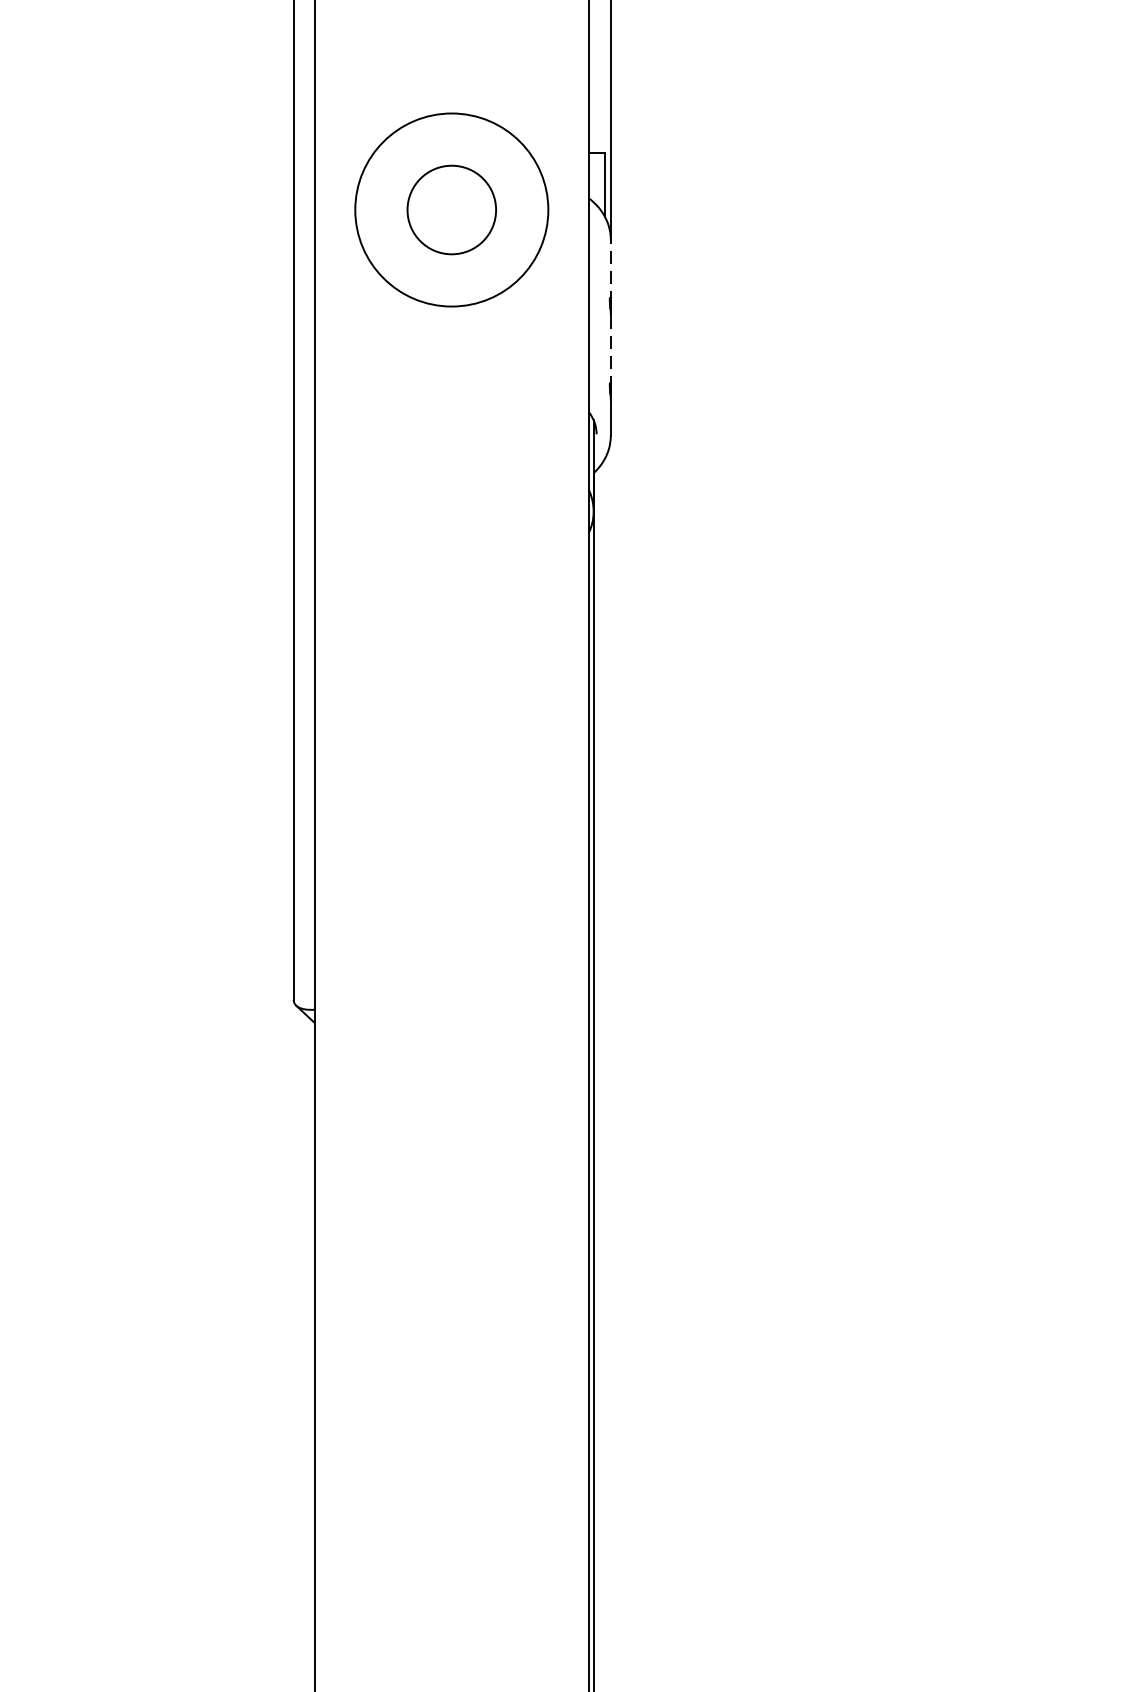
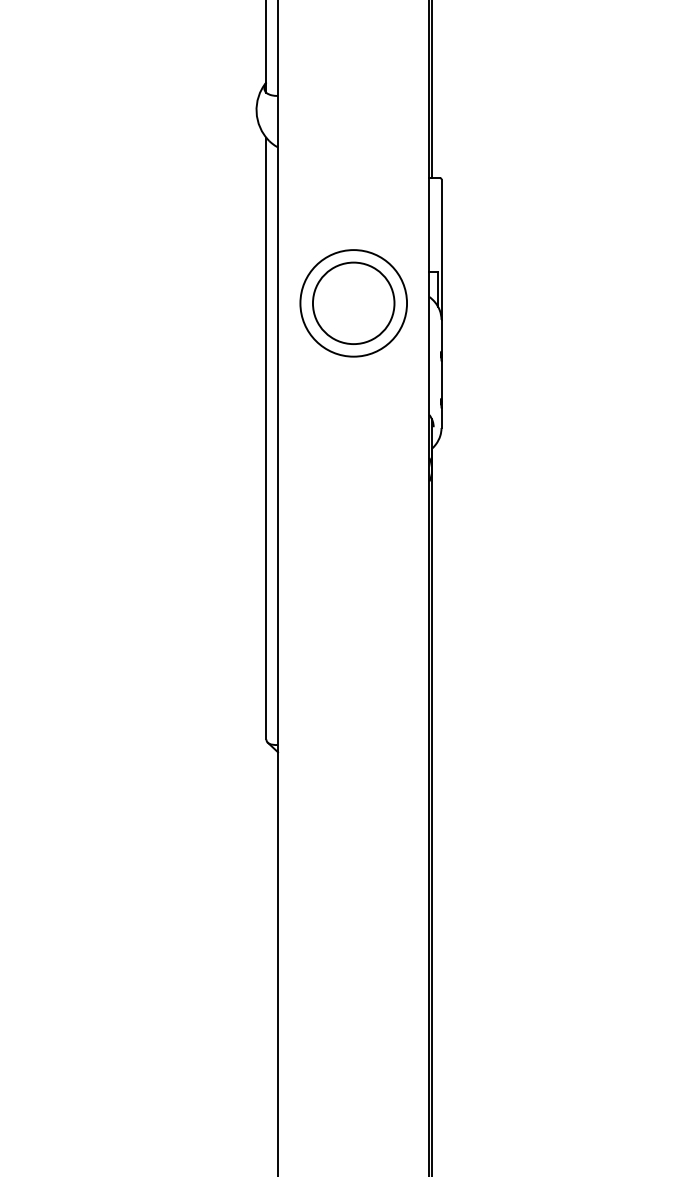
circle: (451, 210) -> (353, 303), size x1.67
line: (610, 271) -> (441, 337), dashed -> solid
line: (610, 351) -> (441, 381), dashed -> solid

